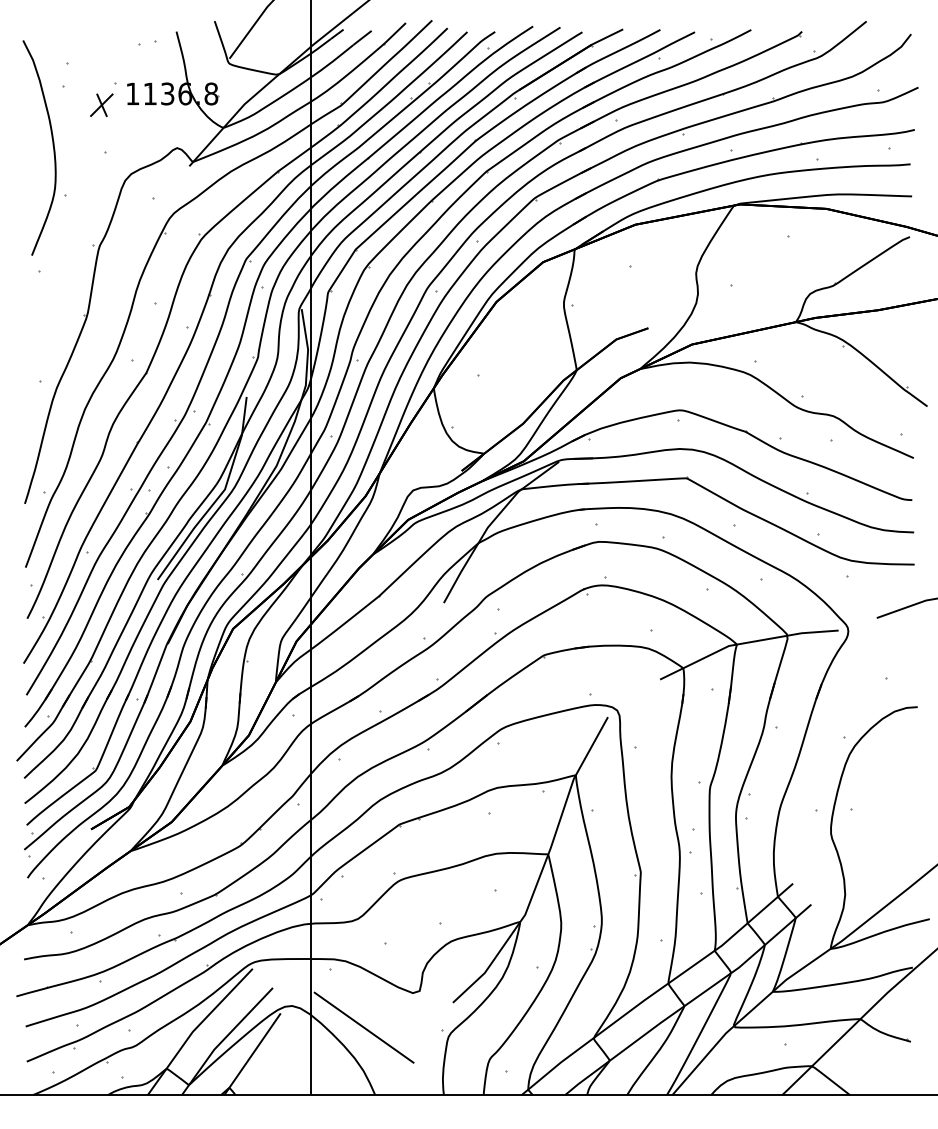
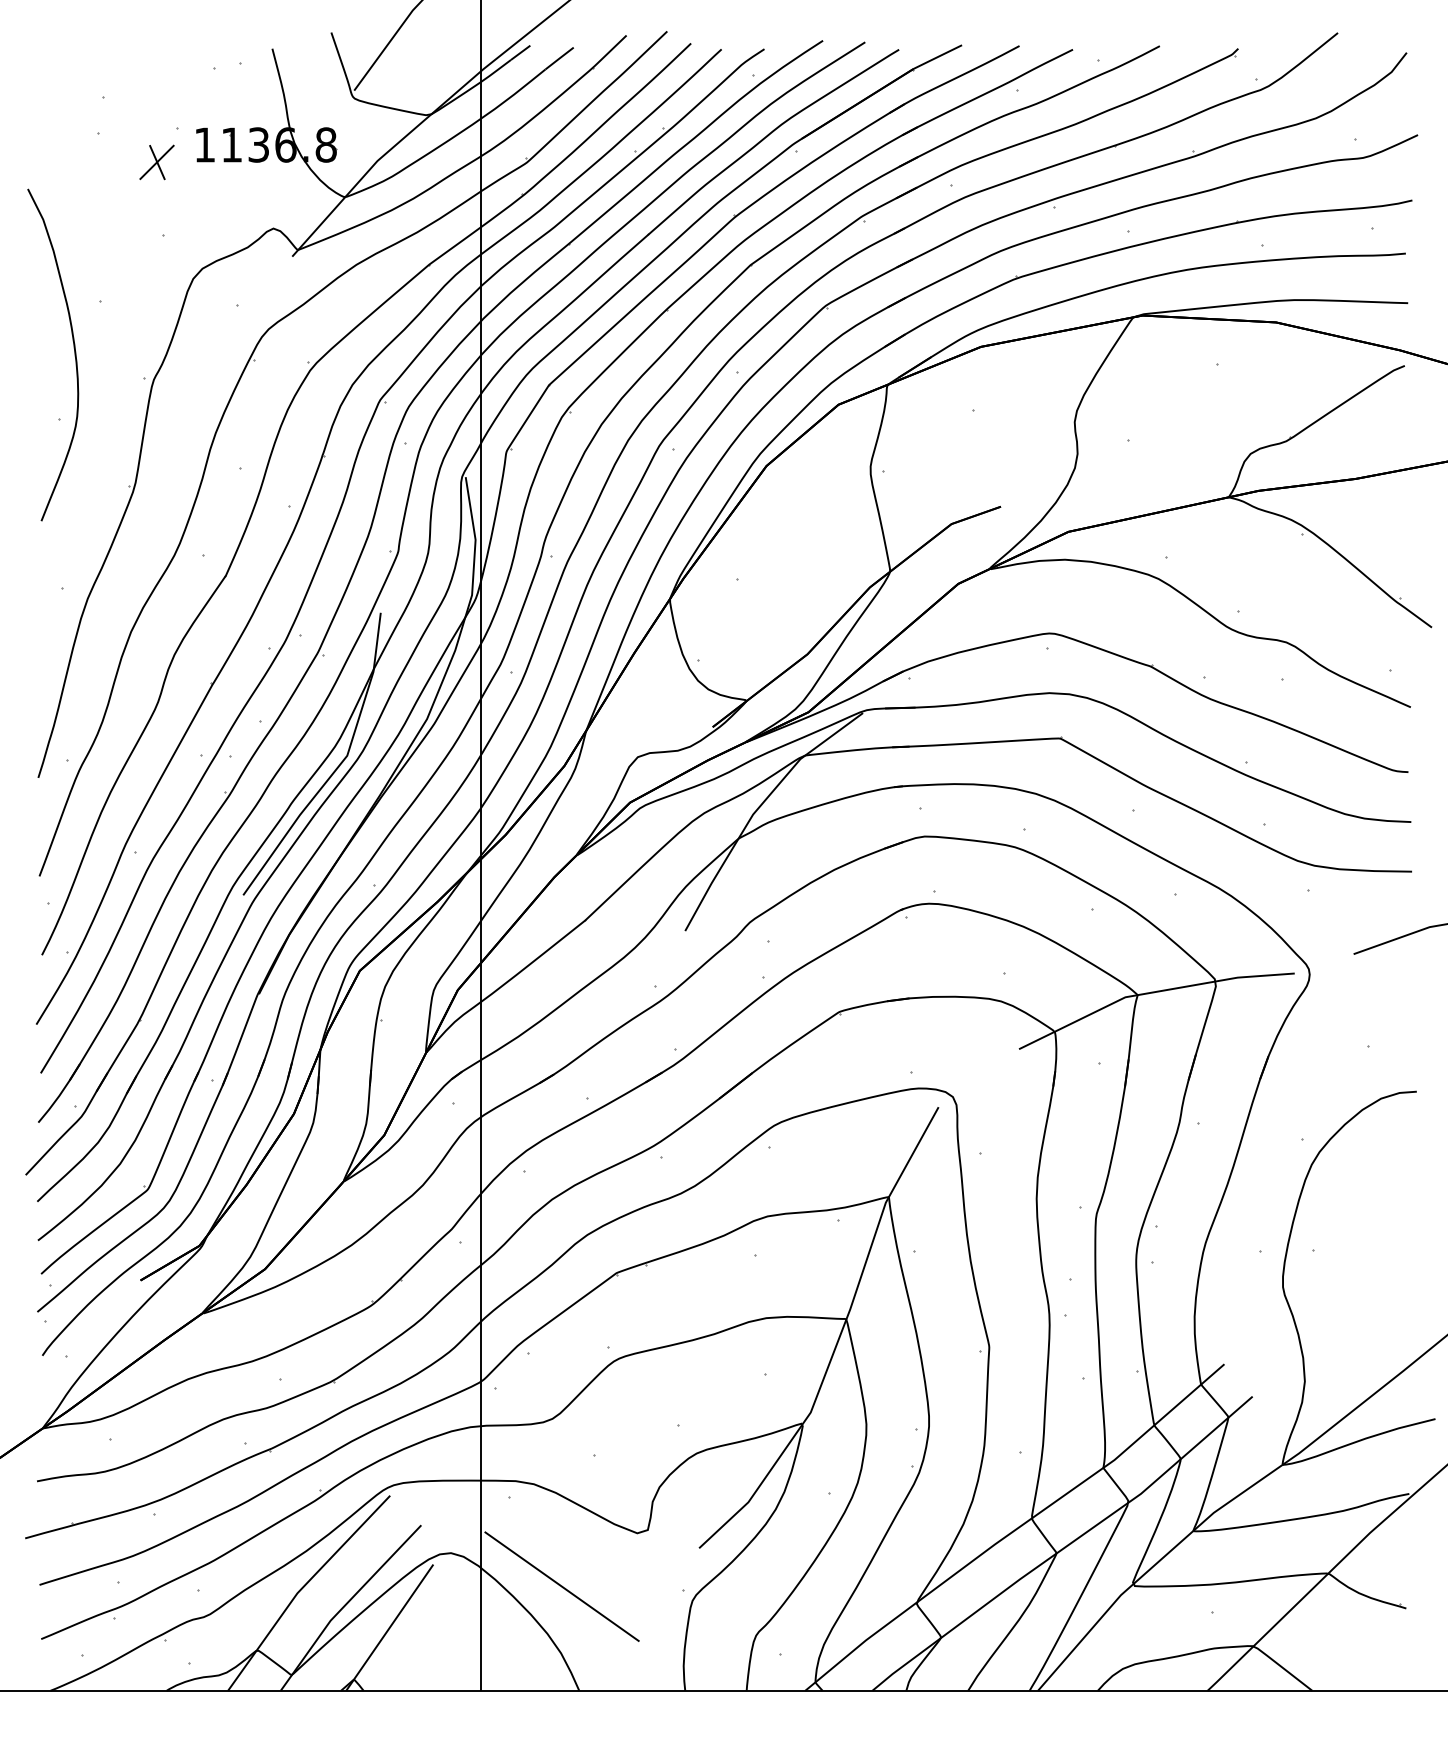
curve: (52, 145) -> (73, 351), moved

